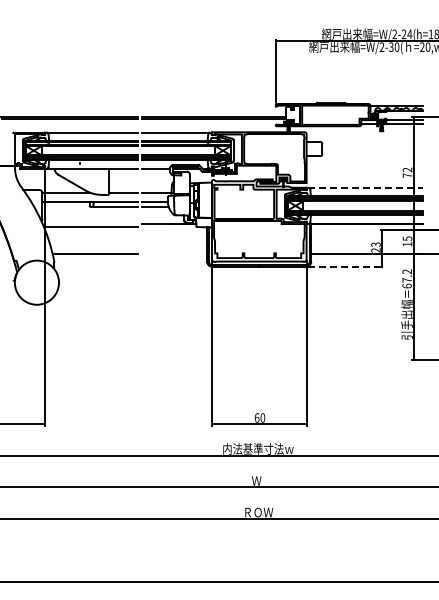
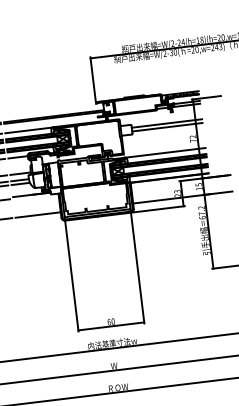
line: (372, 146) -> (166, 123), added
line: (372, 151) -> (167, 127), added
line: (365, 187) -> (165, 152), dashed -> solid
line: (174, 254) -> (38, 215), added
line: (346, 266) -> (158, 209), dashed -> solid

